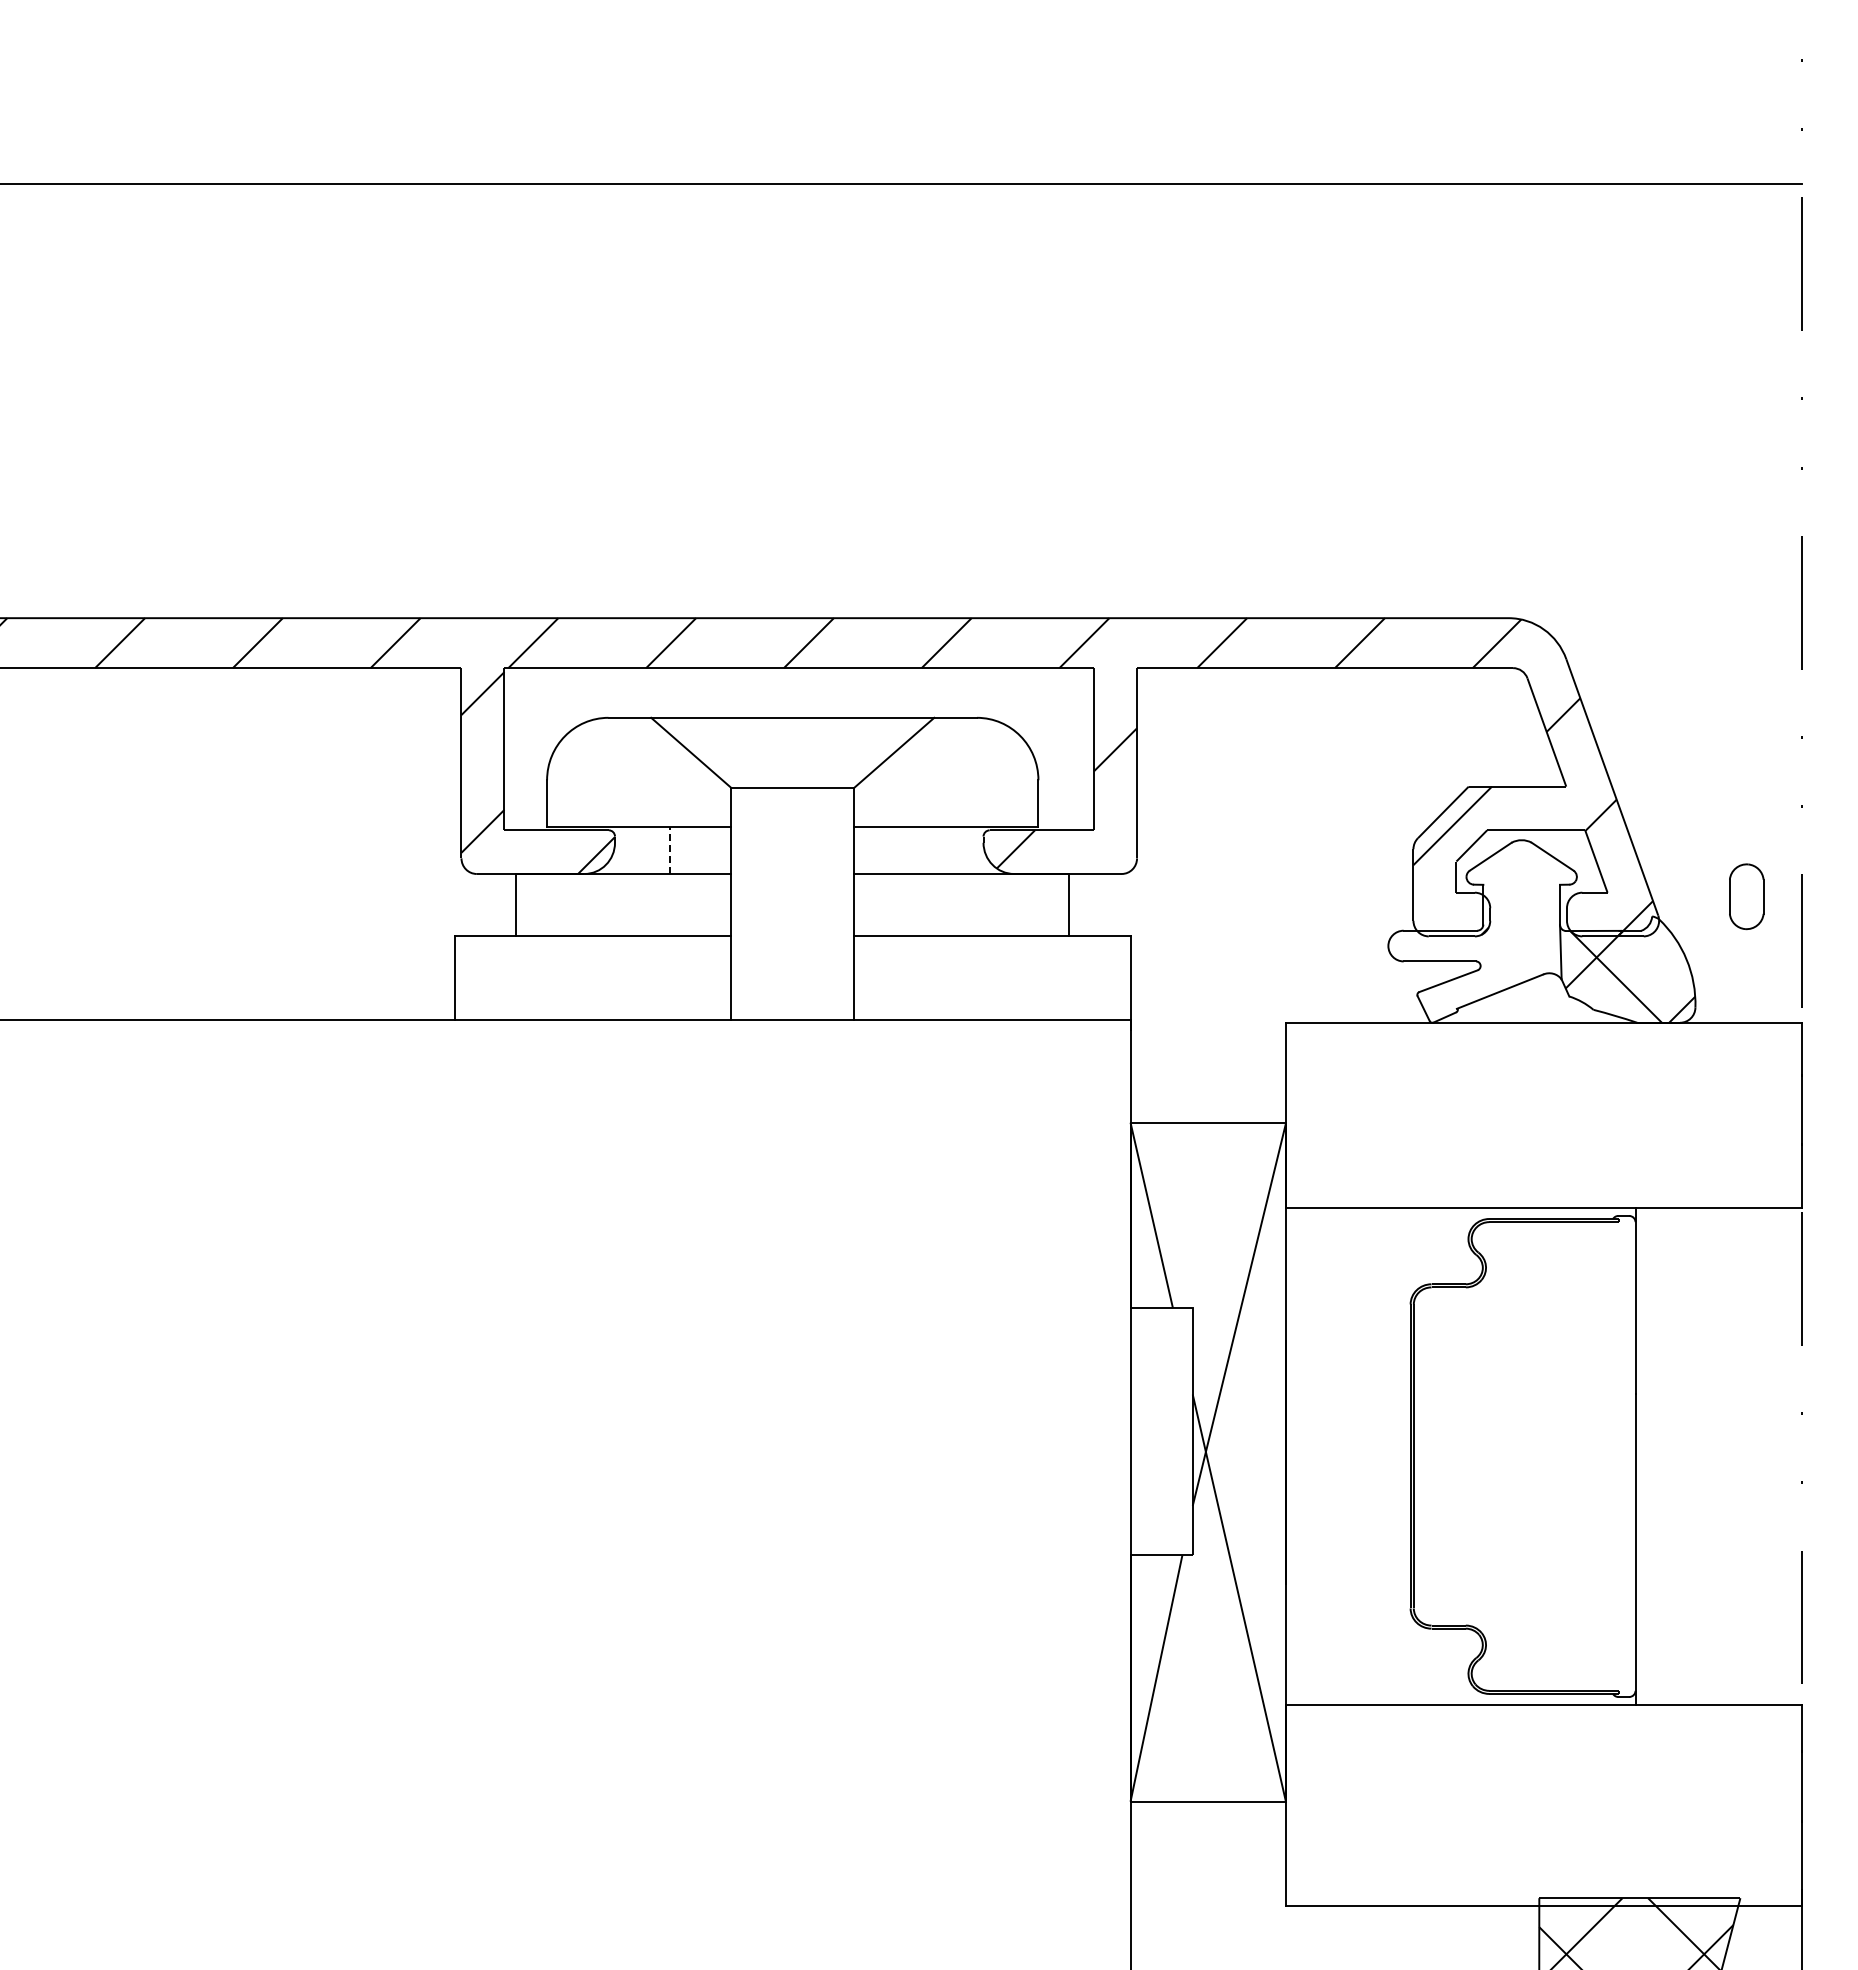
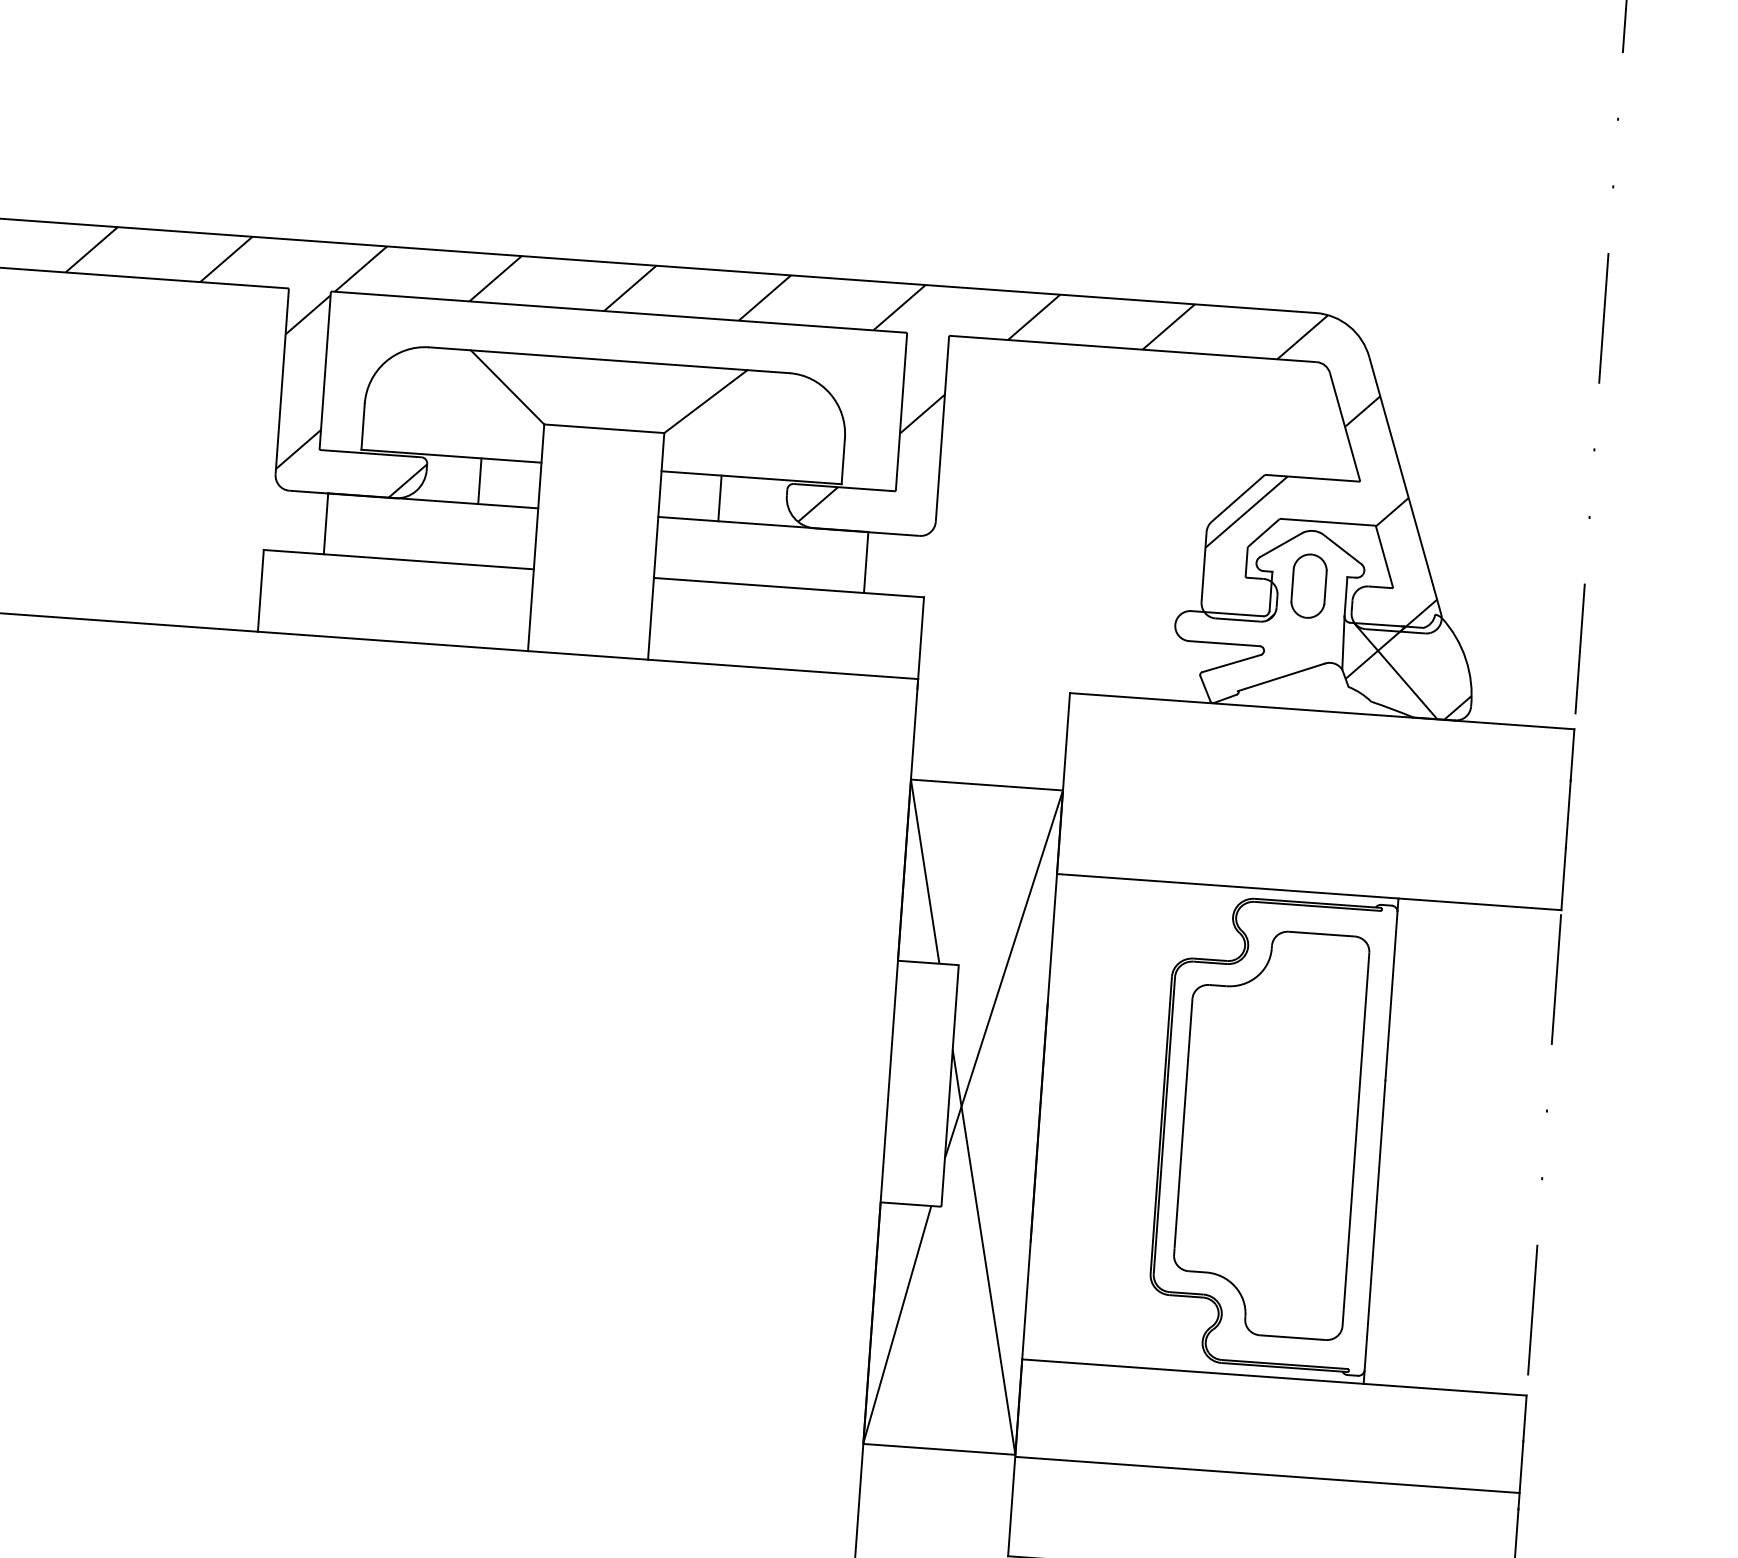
line: (669, 849) -> (479, 480), dashed -> solid
line: (915, 850) -> (719, 498), added
part: (1746, 896) -> (1308, 585), moved
part: (1521, 1456) -> (1269, 1133), added
line: (1544, 1804) -> (1267, 1474), added

